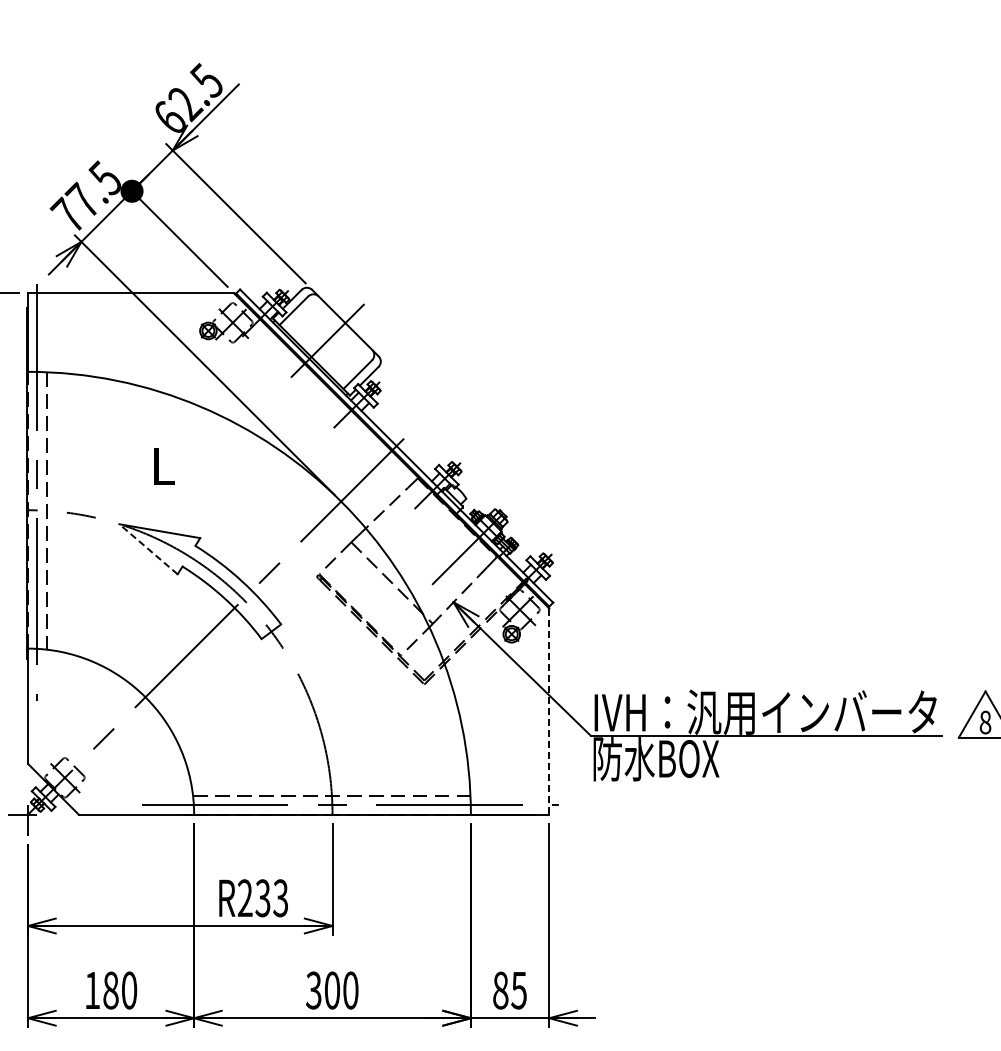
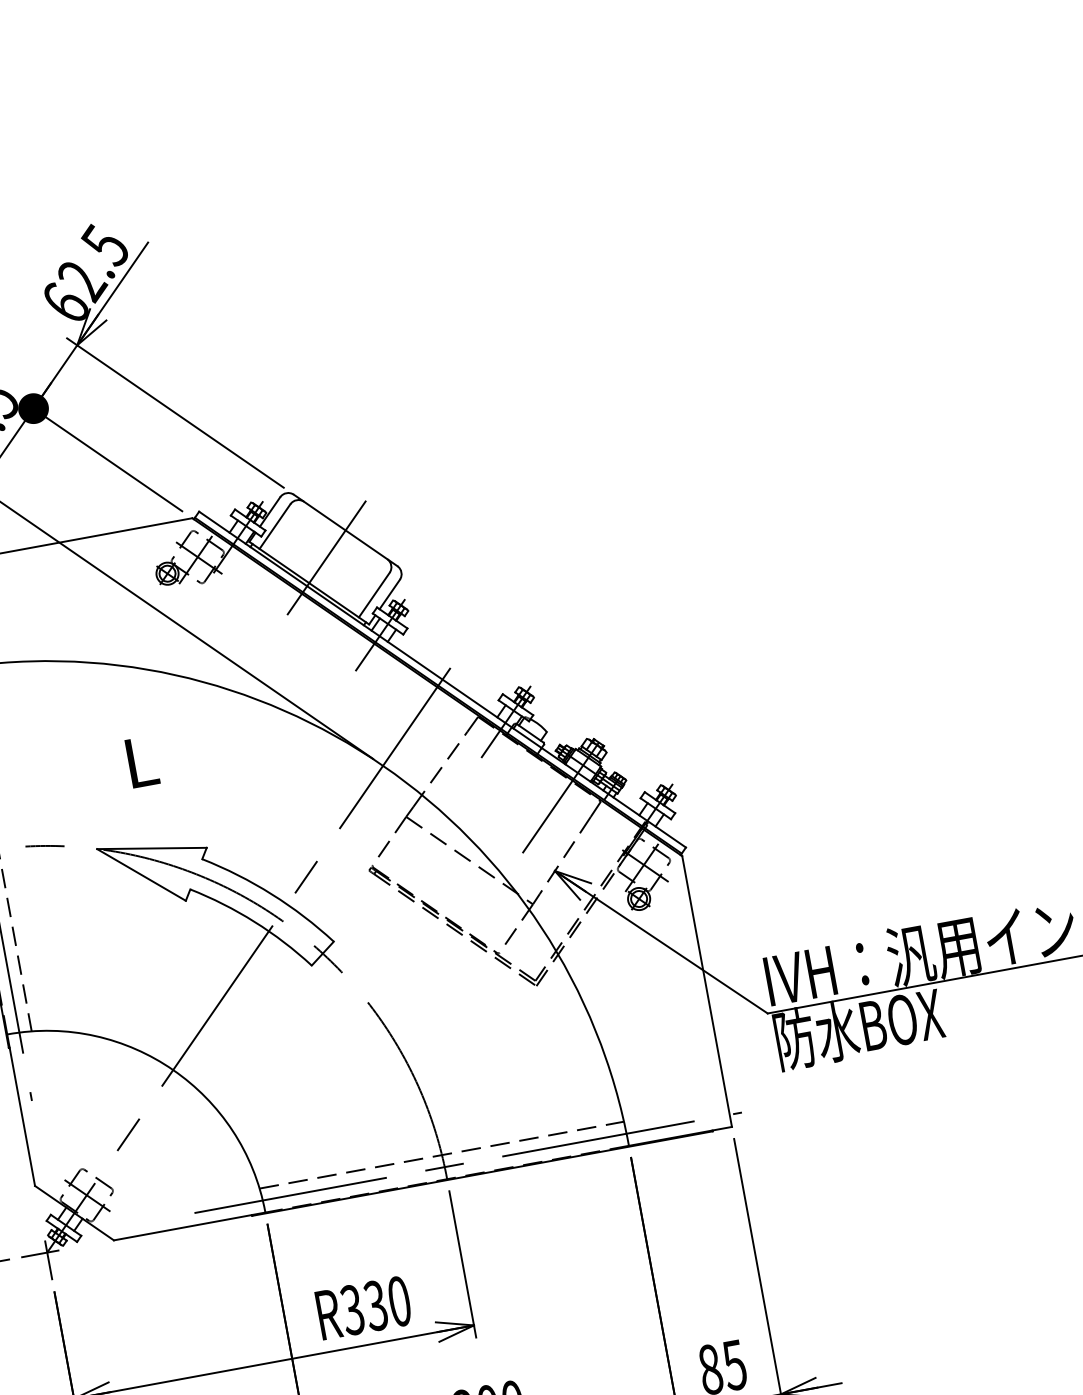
line: (148, 548) -> (141, 873), dashed -> solid
line: (549, 712) -> (707, 992), dashed -> solid
text: (262, 898) -> (375, 1306), R233 -> R330

